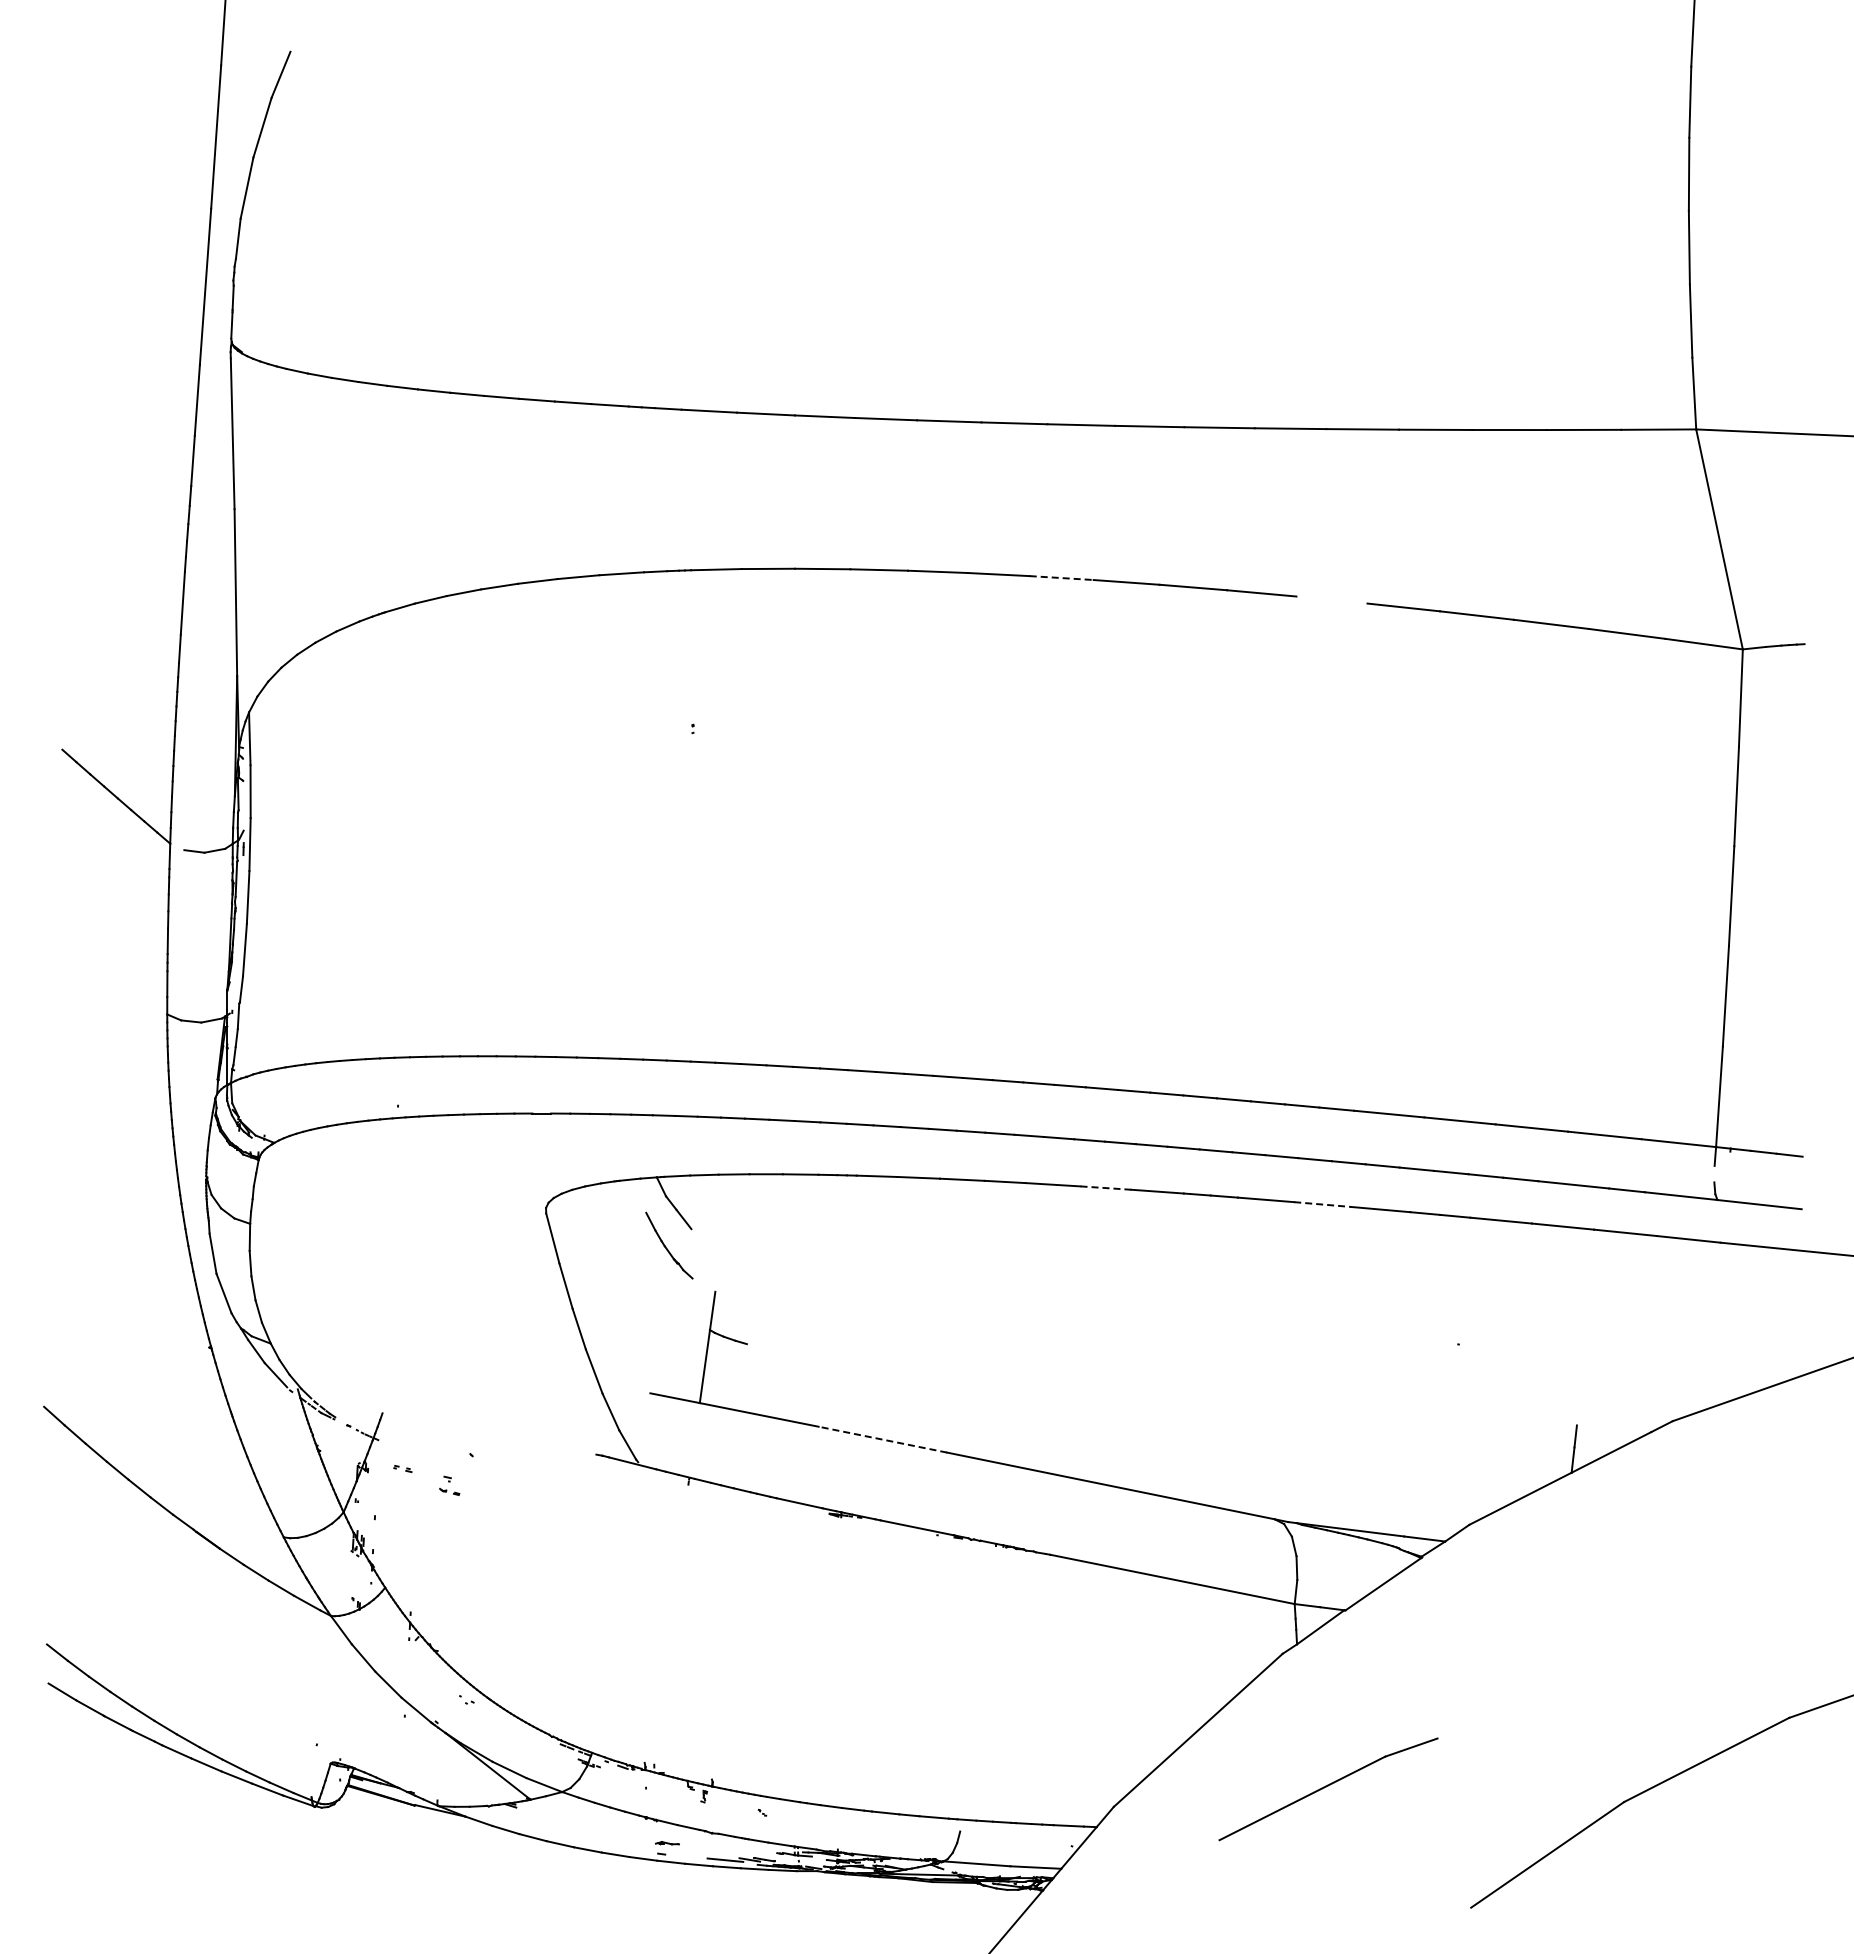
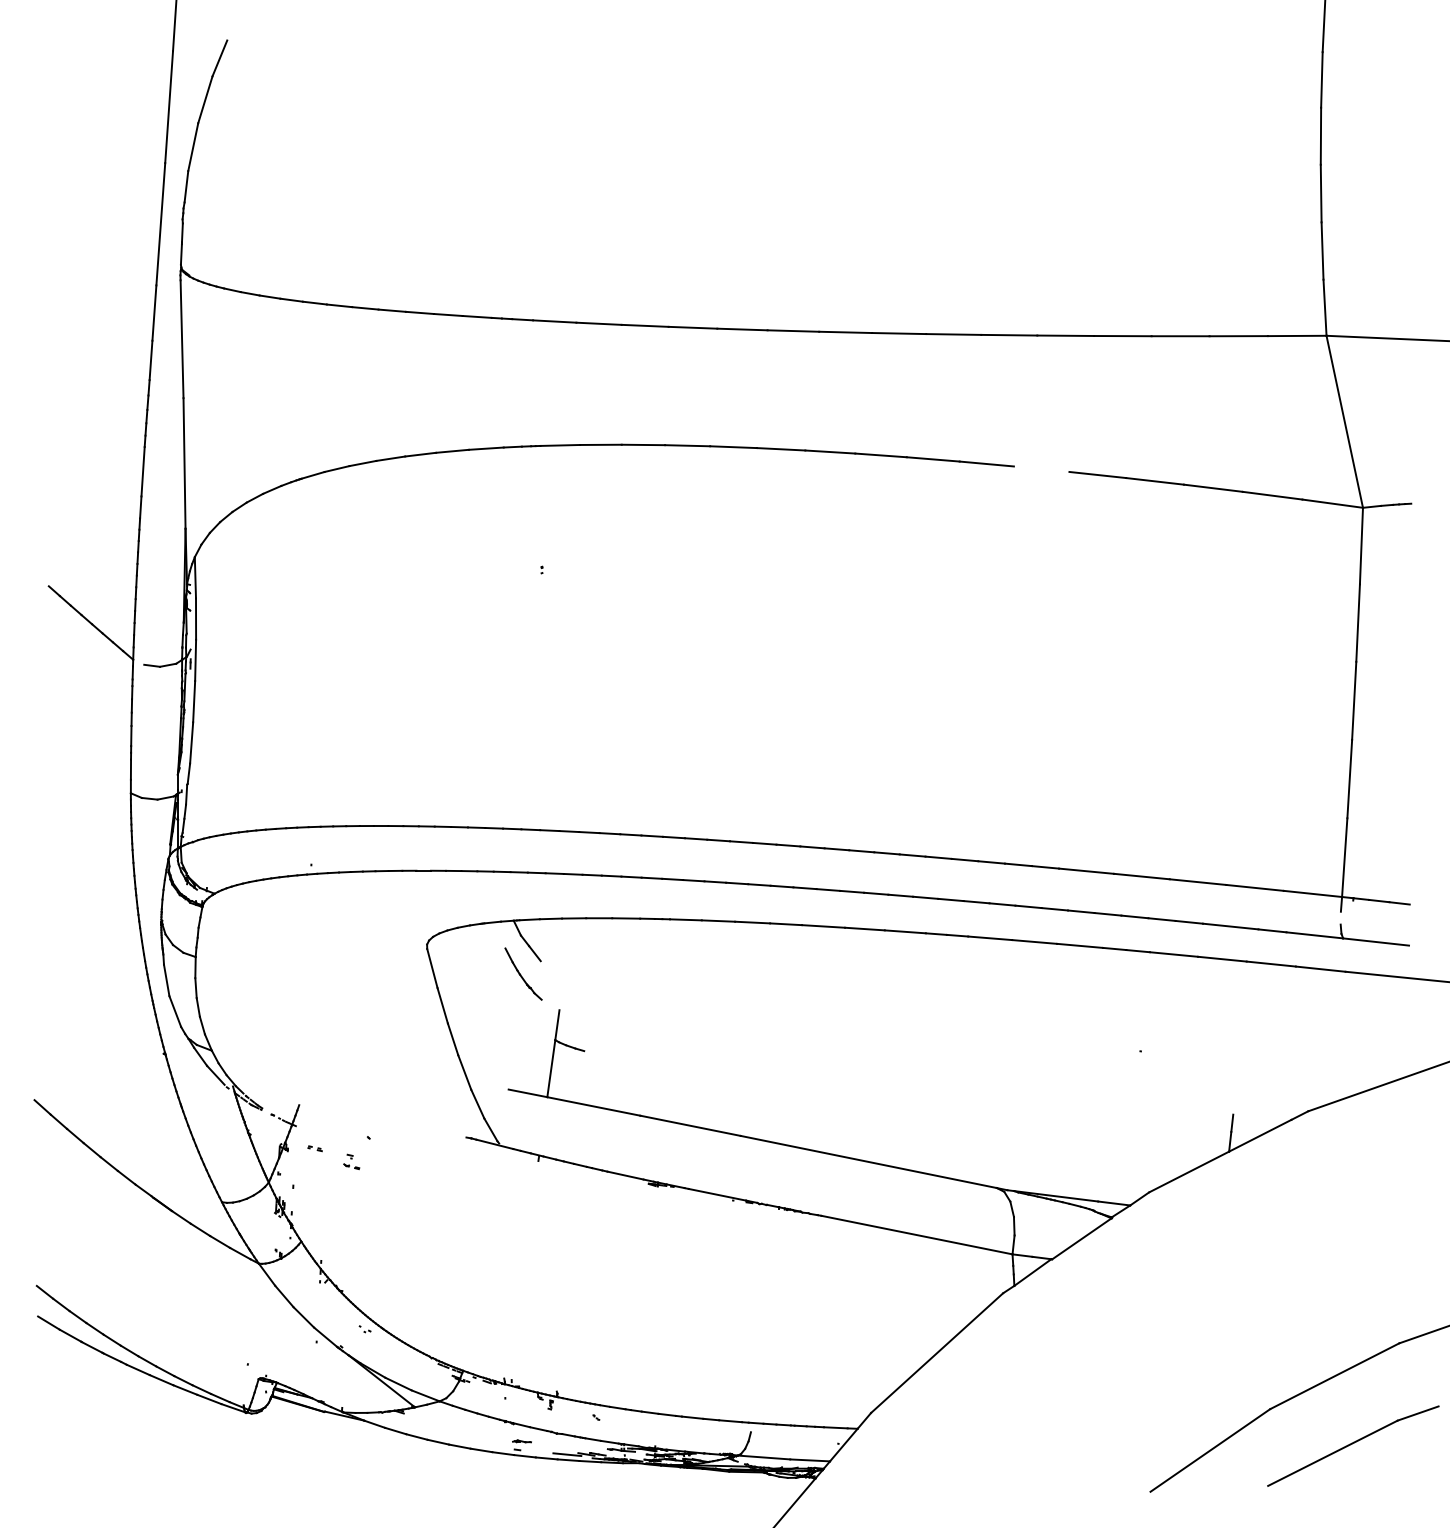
line: (1062, 578) -> (830, 452), dashed -> solid
line: (1106, 1188) -> (865, 929), dashed -> solid
line: (1322, 1204) -> (1034, 941), dashed -> solid
line: (882, 1439) -> (690, 1125), dashed -> solid
part: (1328, 1789) -> (1353, 1446), moved

